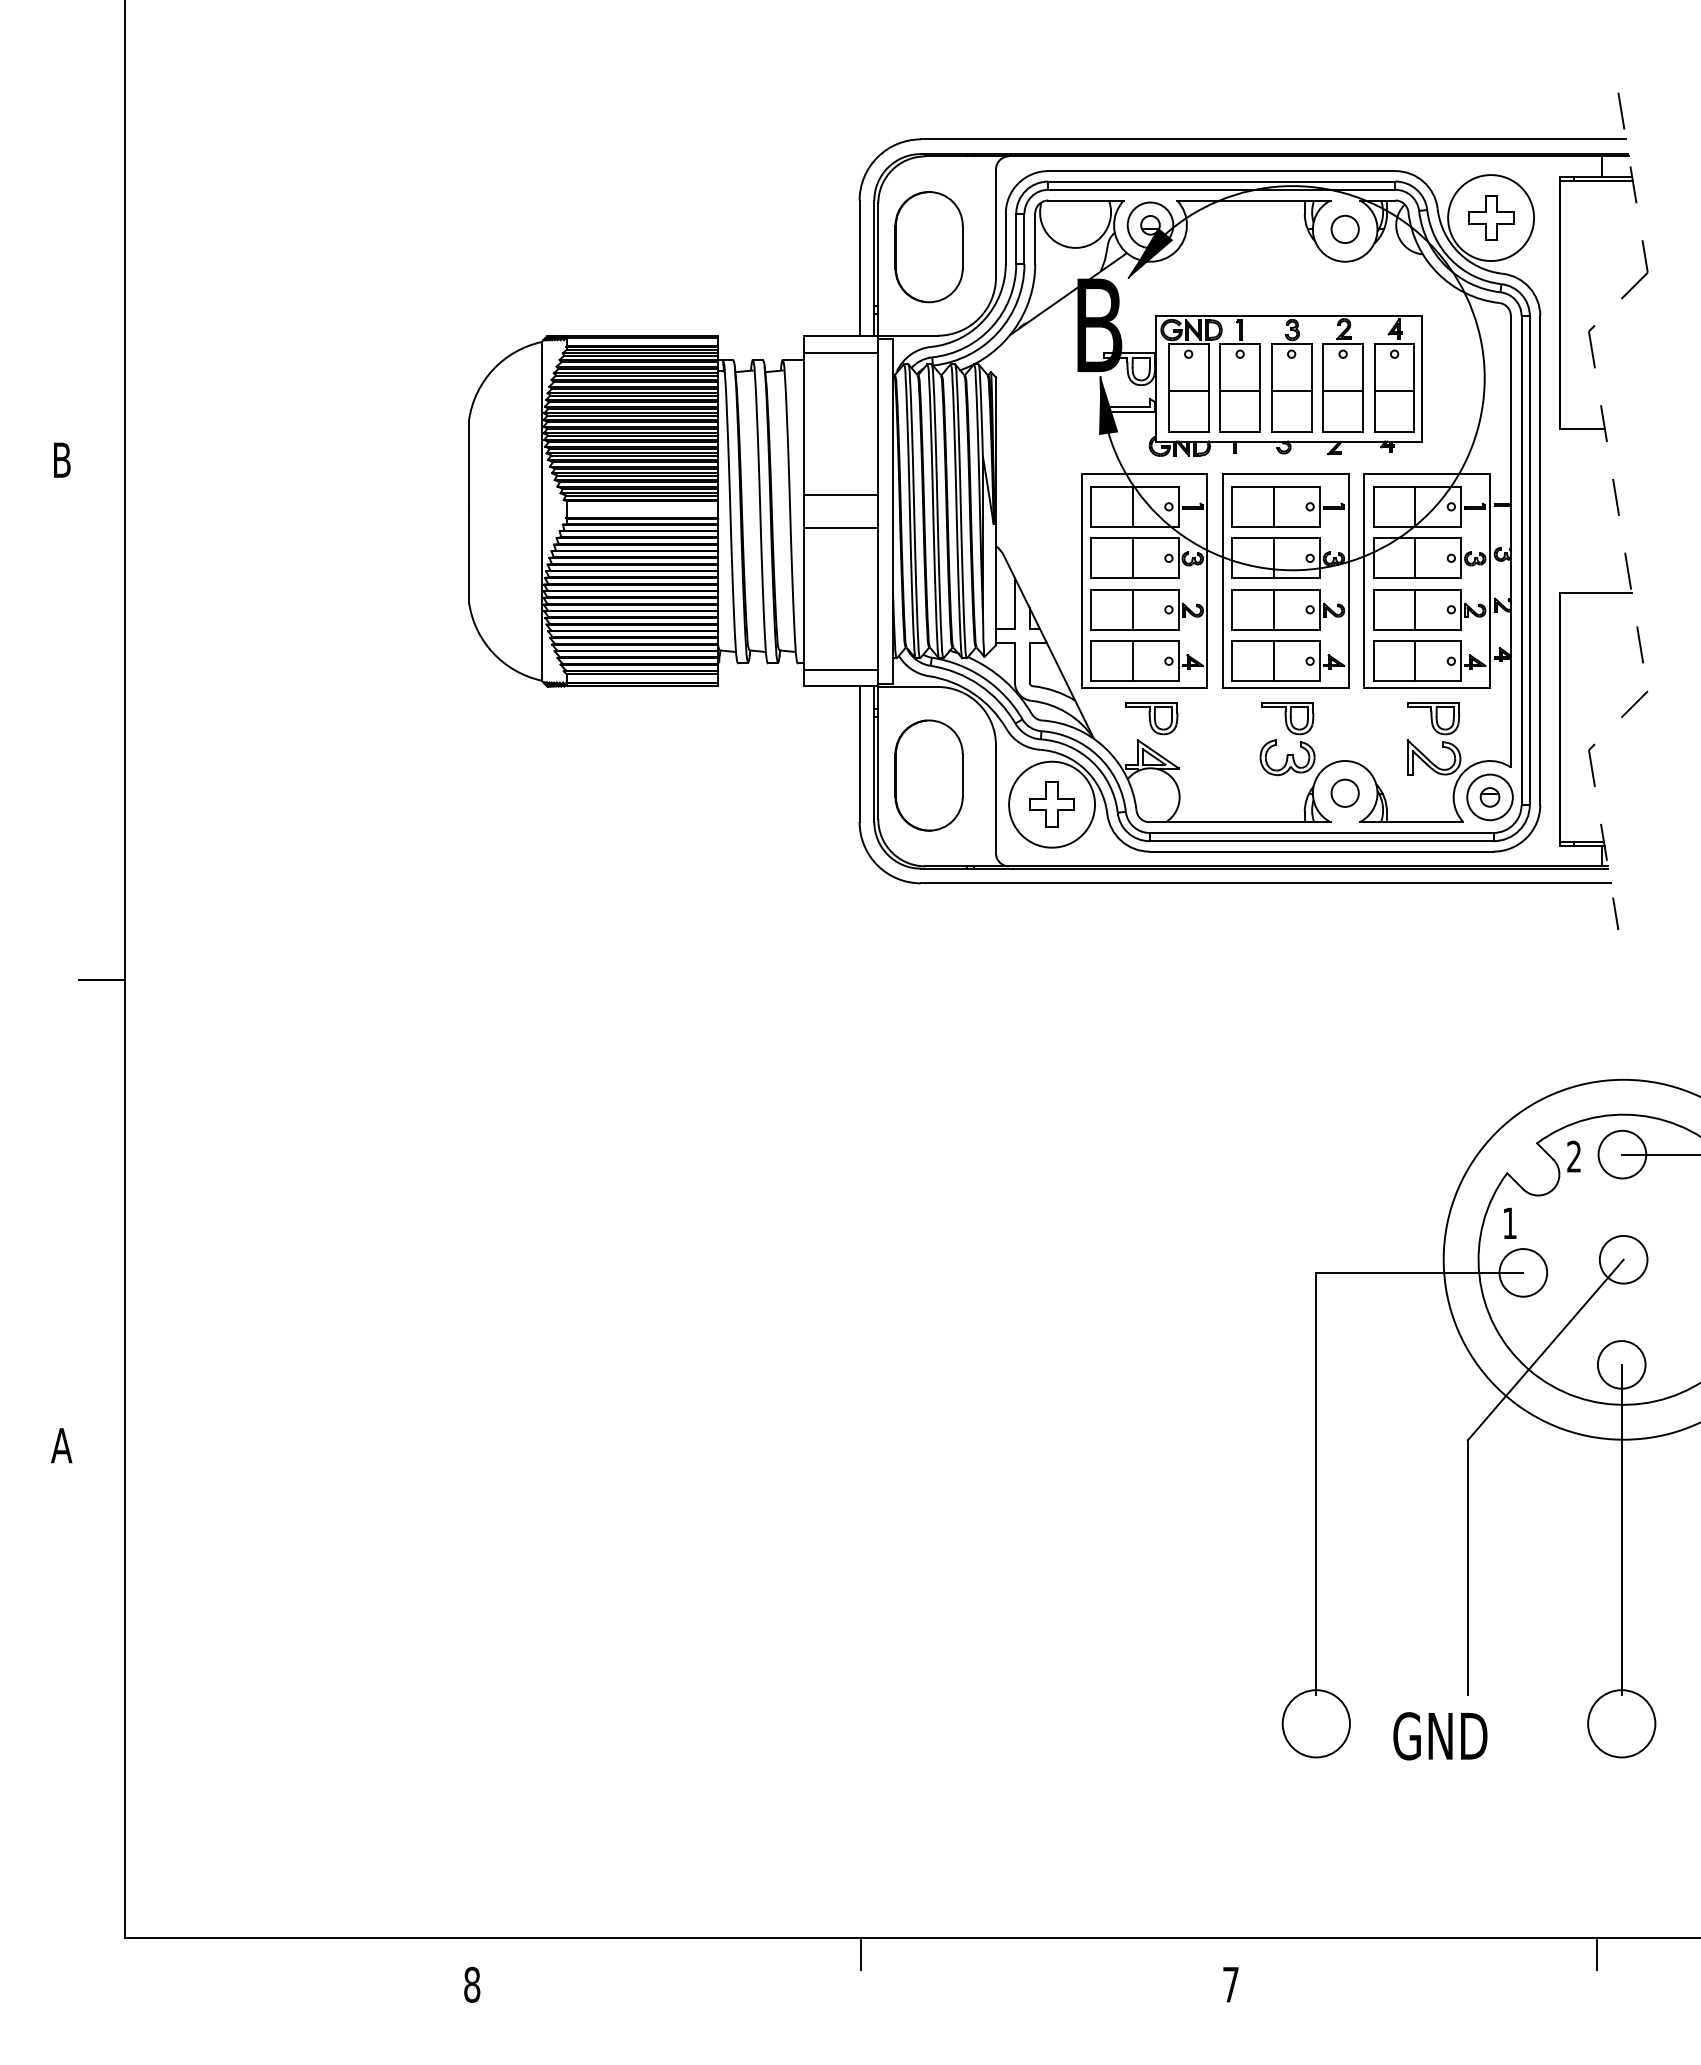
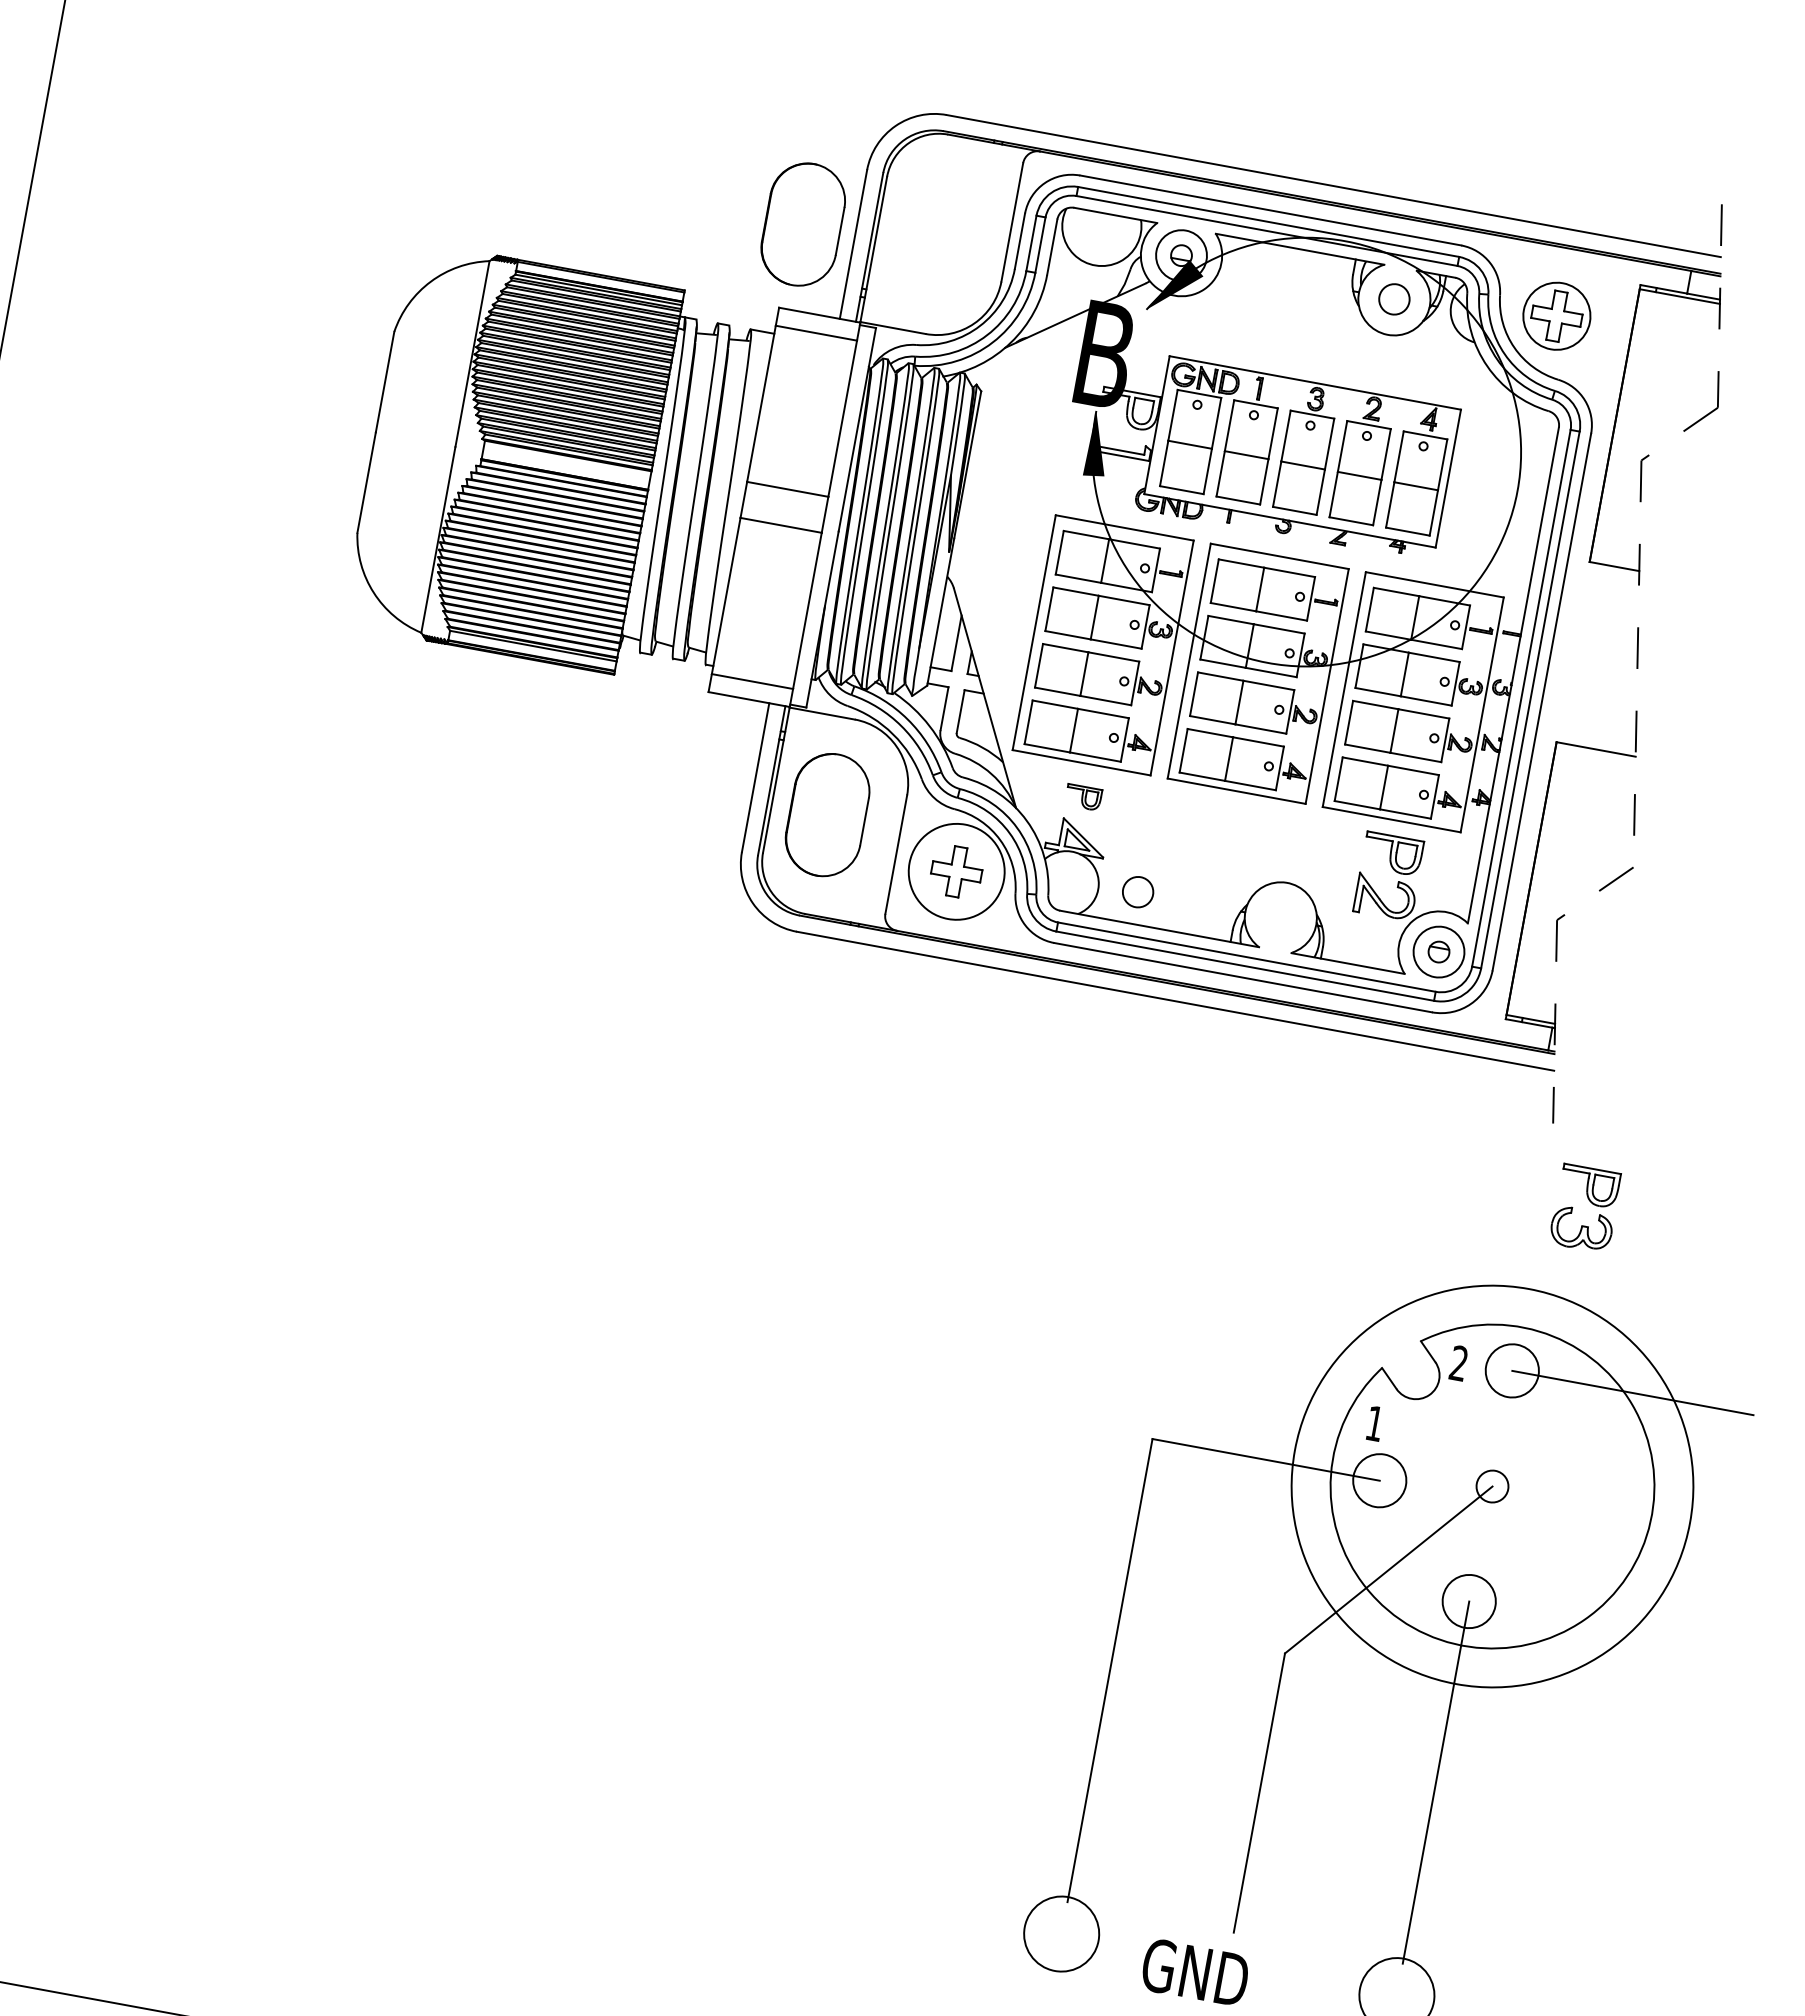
circle: (1491, 218) -> (1557, 316), size x0.7
part: (928, 247) -> (802, 224), moved
part: (1151, 718) -> (1083, 797), size x0.6
part: (1291, 733) -> (1590, 1203), moved
circle: (1344, 792) -> (1137, 891), moved
circle: (1623, 1259) -> (1492, 1486), size x0.6

